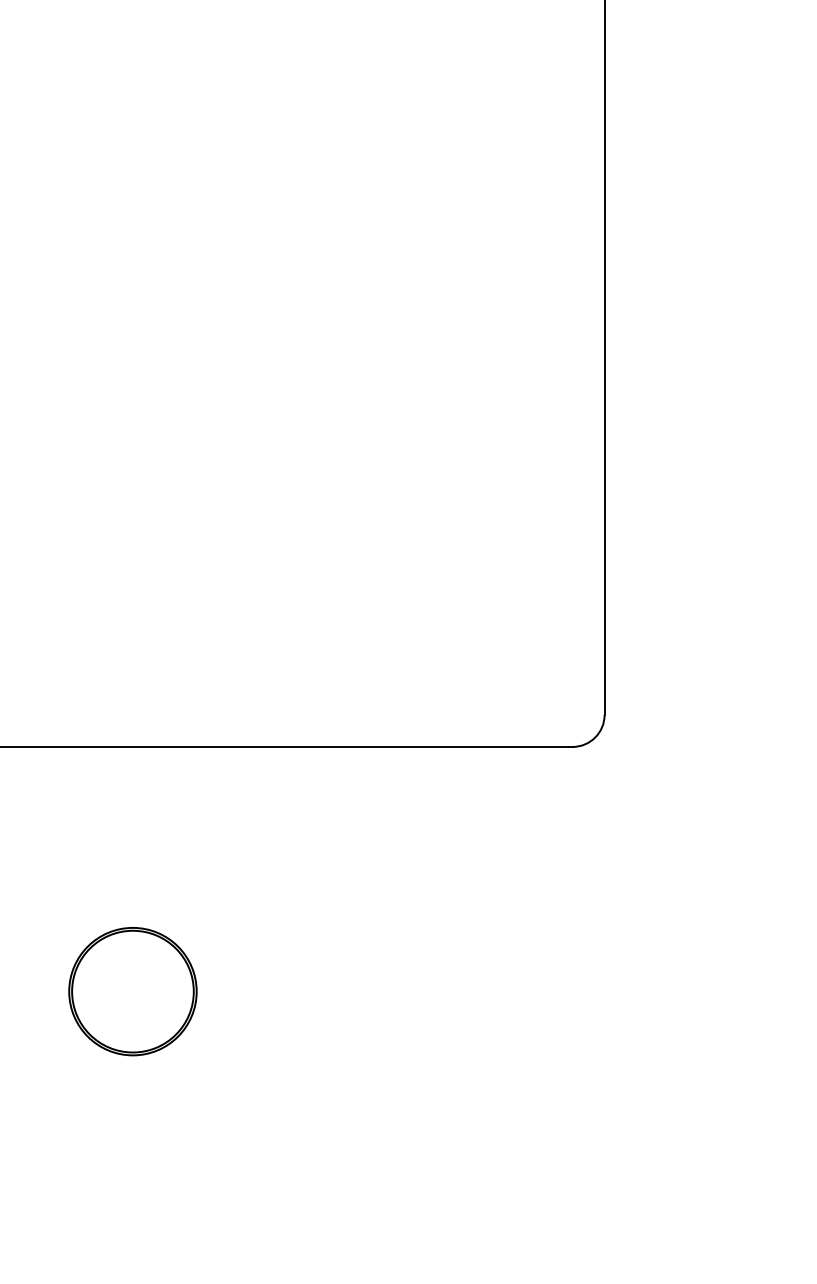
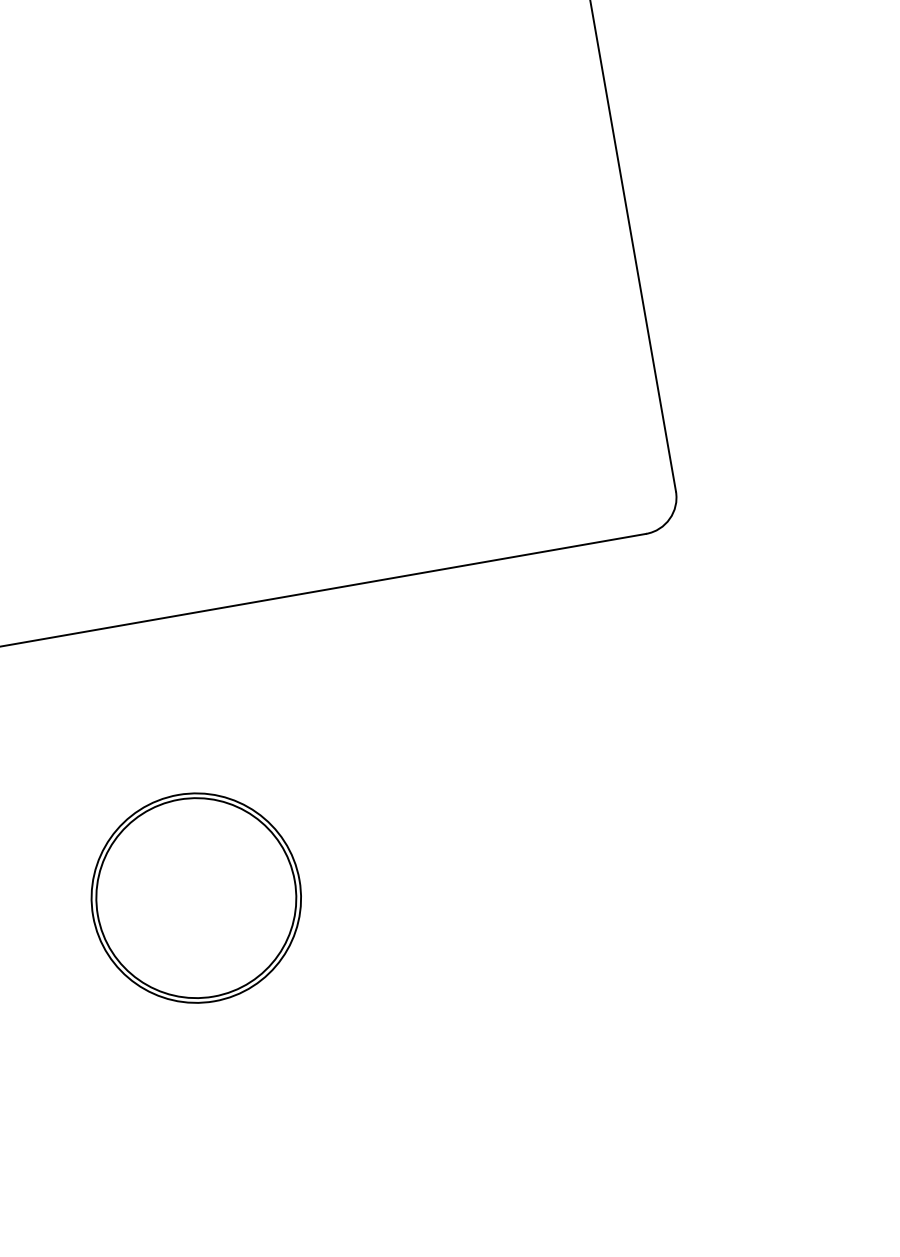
part: (132, 991) -> (195, 897), size x1.43

